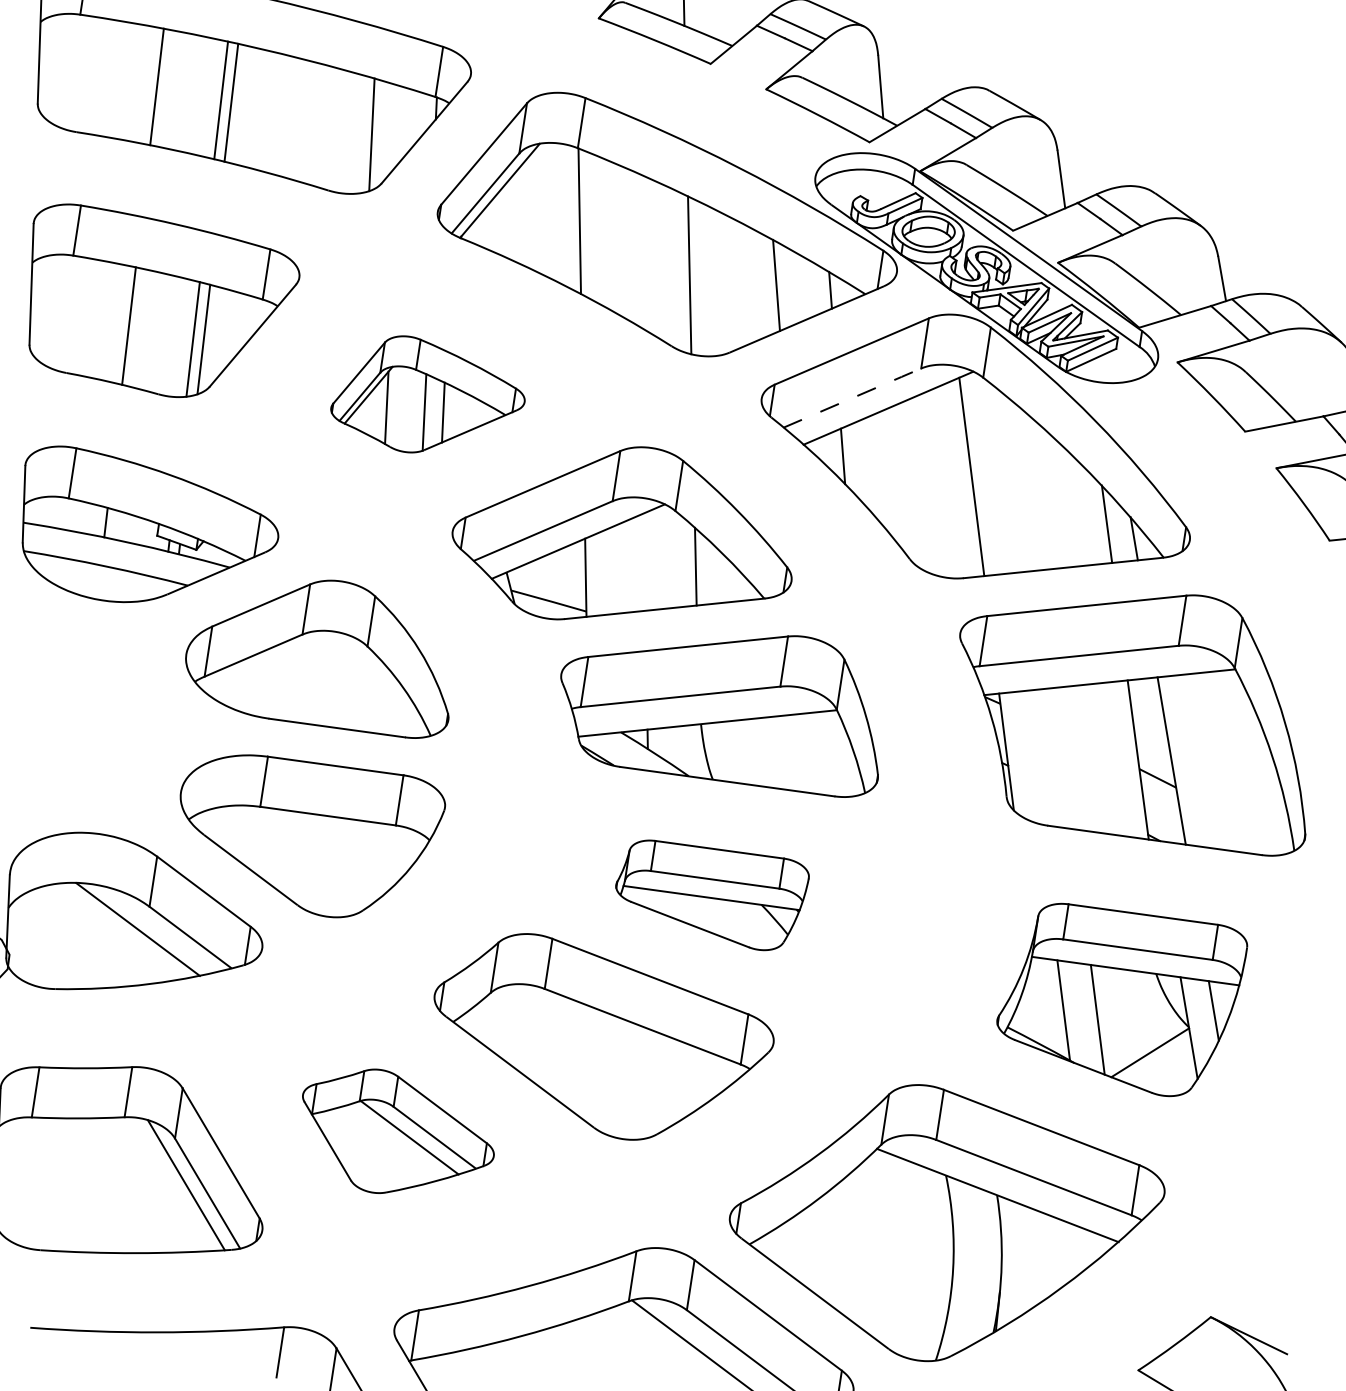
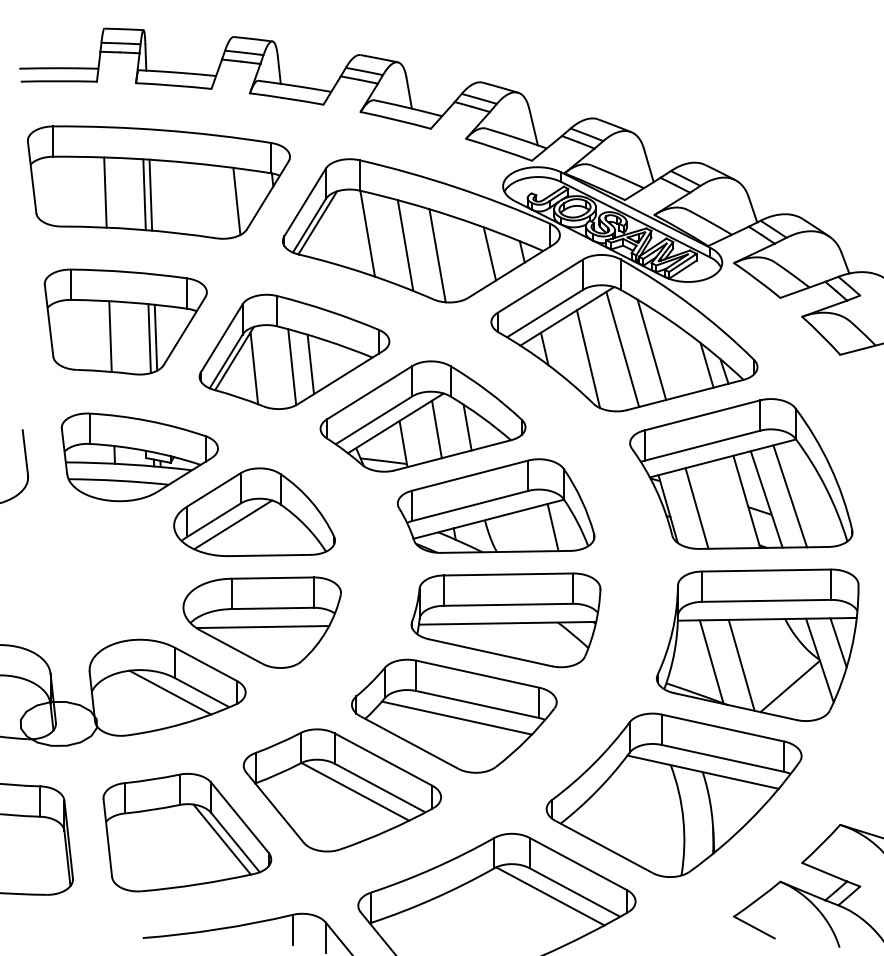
line: (639, 250) -> (405, 245), added
part: (429, 397) -> (294, 351), size x1.67
line: (853, 397) -> (545, 313), dashed -> solid
line: (912, 484) -> (588, 359), added
line: (1019, 484) -> (651, 349), added
line: (643, 561) -> (436, 429), added
line: (284, 667) -> (233, 524), added
line: (810, 753) -> (552, 527), added
line: (1053, 758) -> (696, 508), added
line: (1211, 762) -> (790, 496), added
line: (306, 845) -> (262, 627), added
part: (709, 894) -> (505, 620), size x1.67
part: (1119, 998) -> (757, 644), size x1.43
line: (604, 1042) -> (456, 717), added
part: (395, 1134) -> (341, 790), size x1.67

